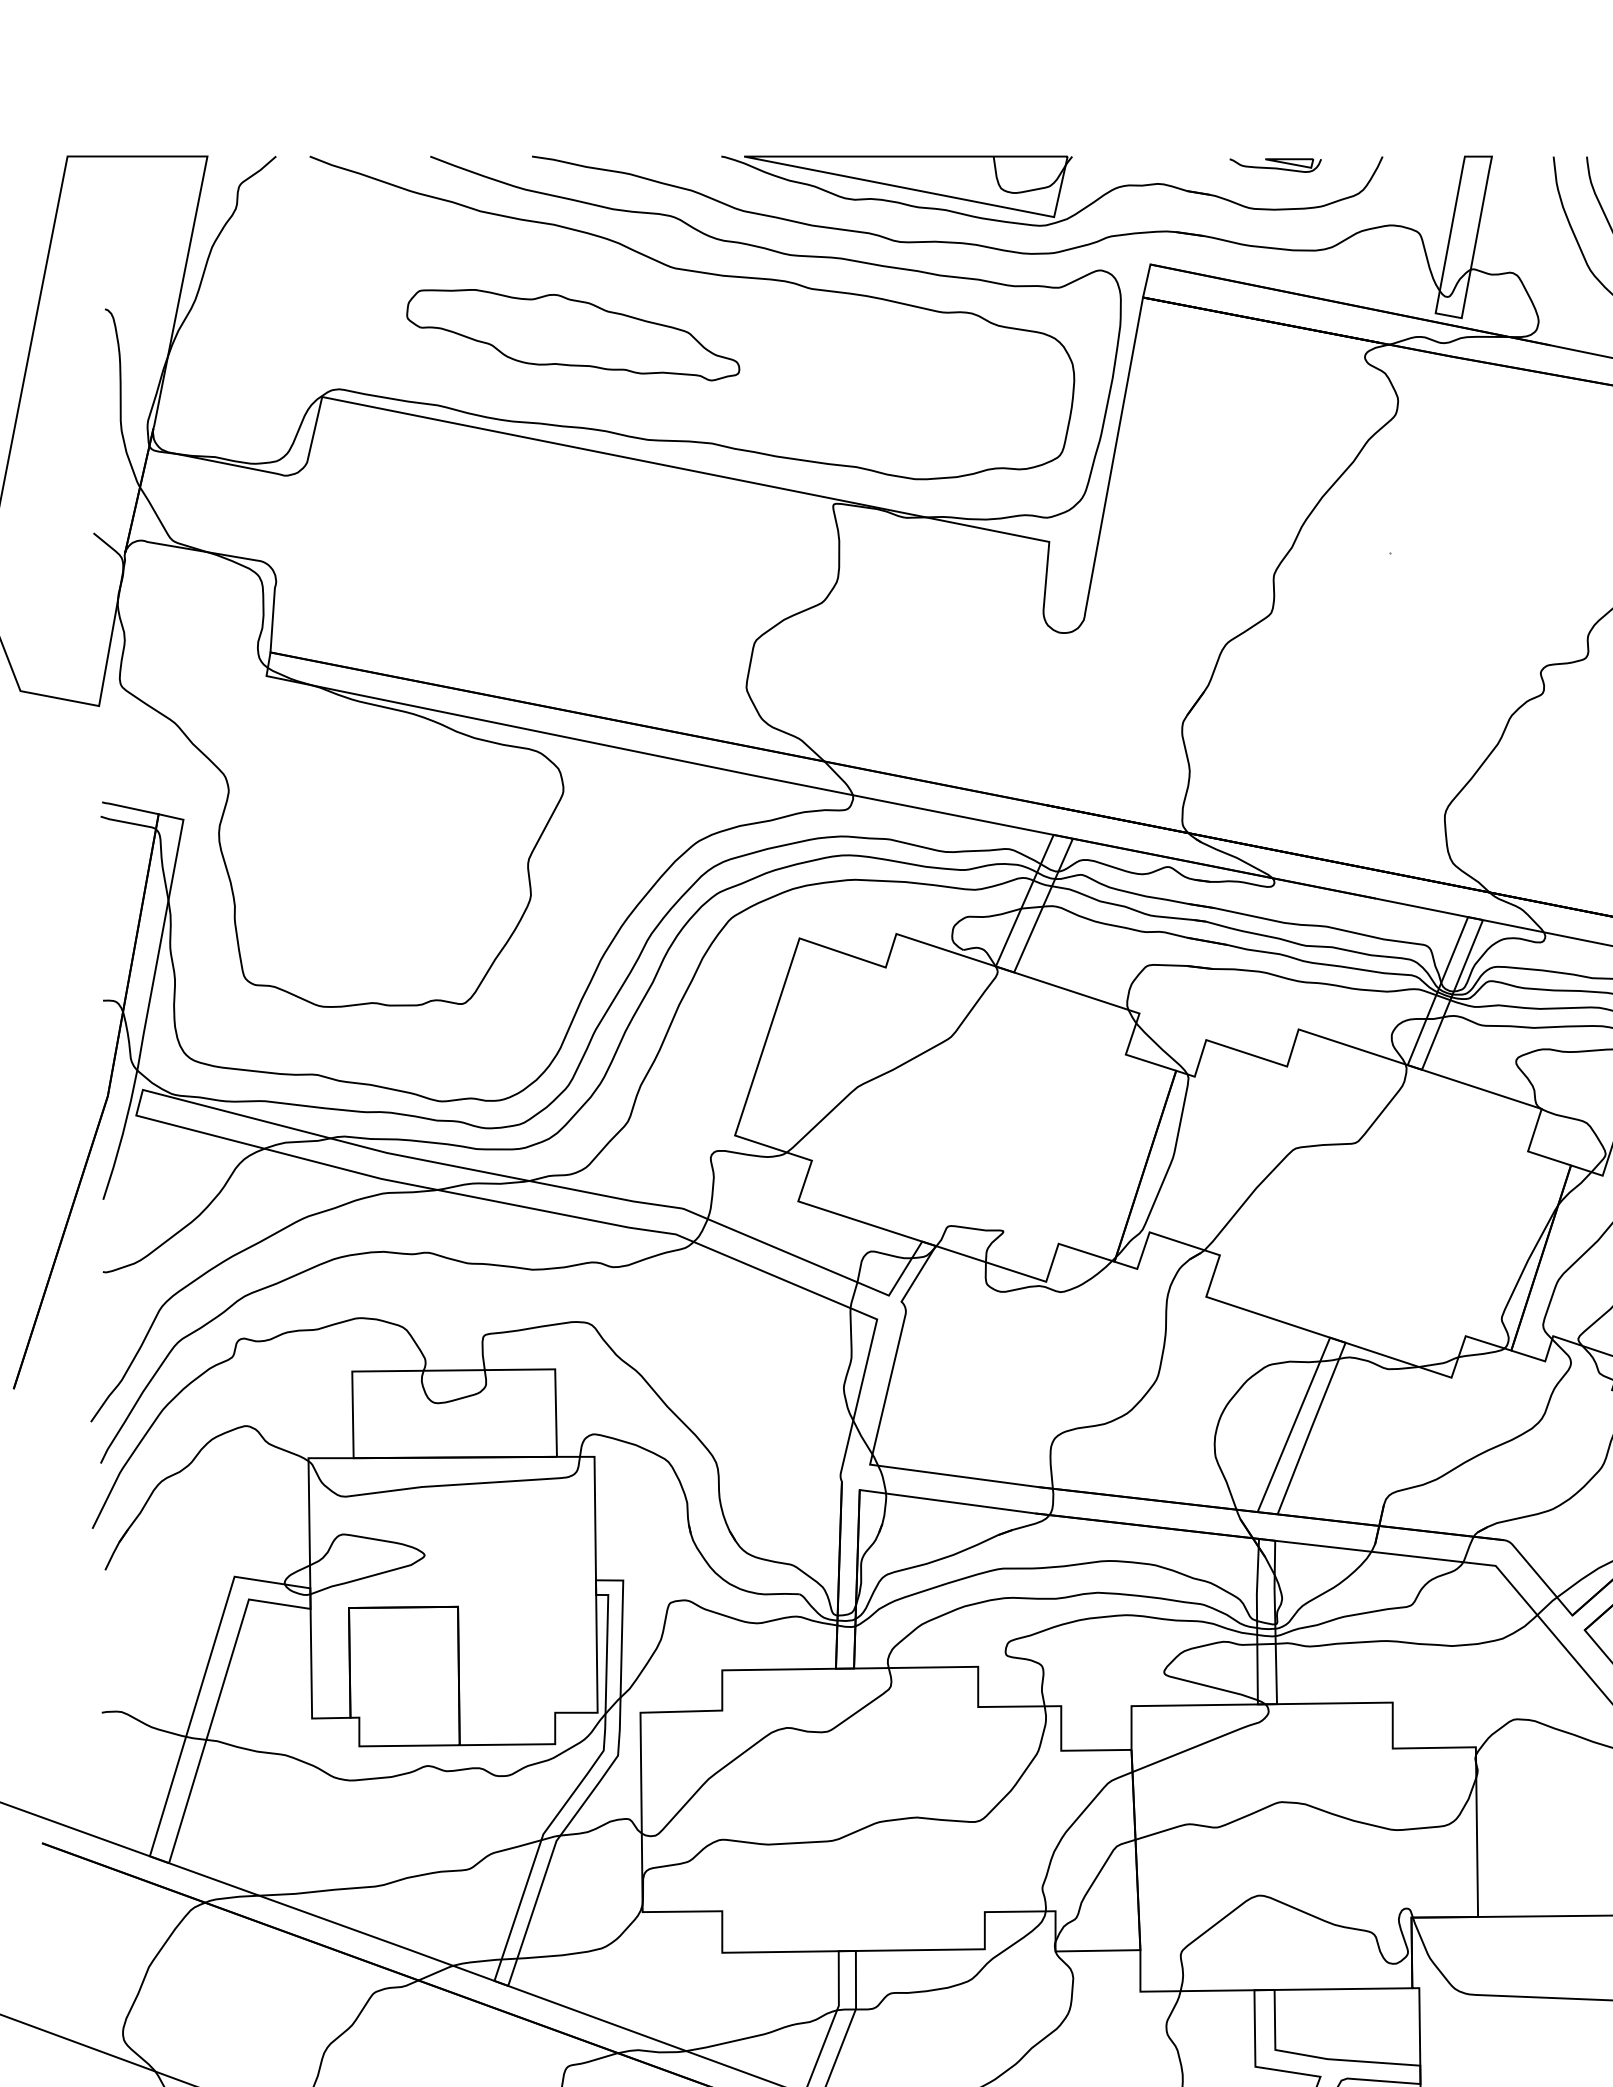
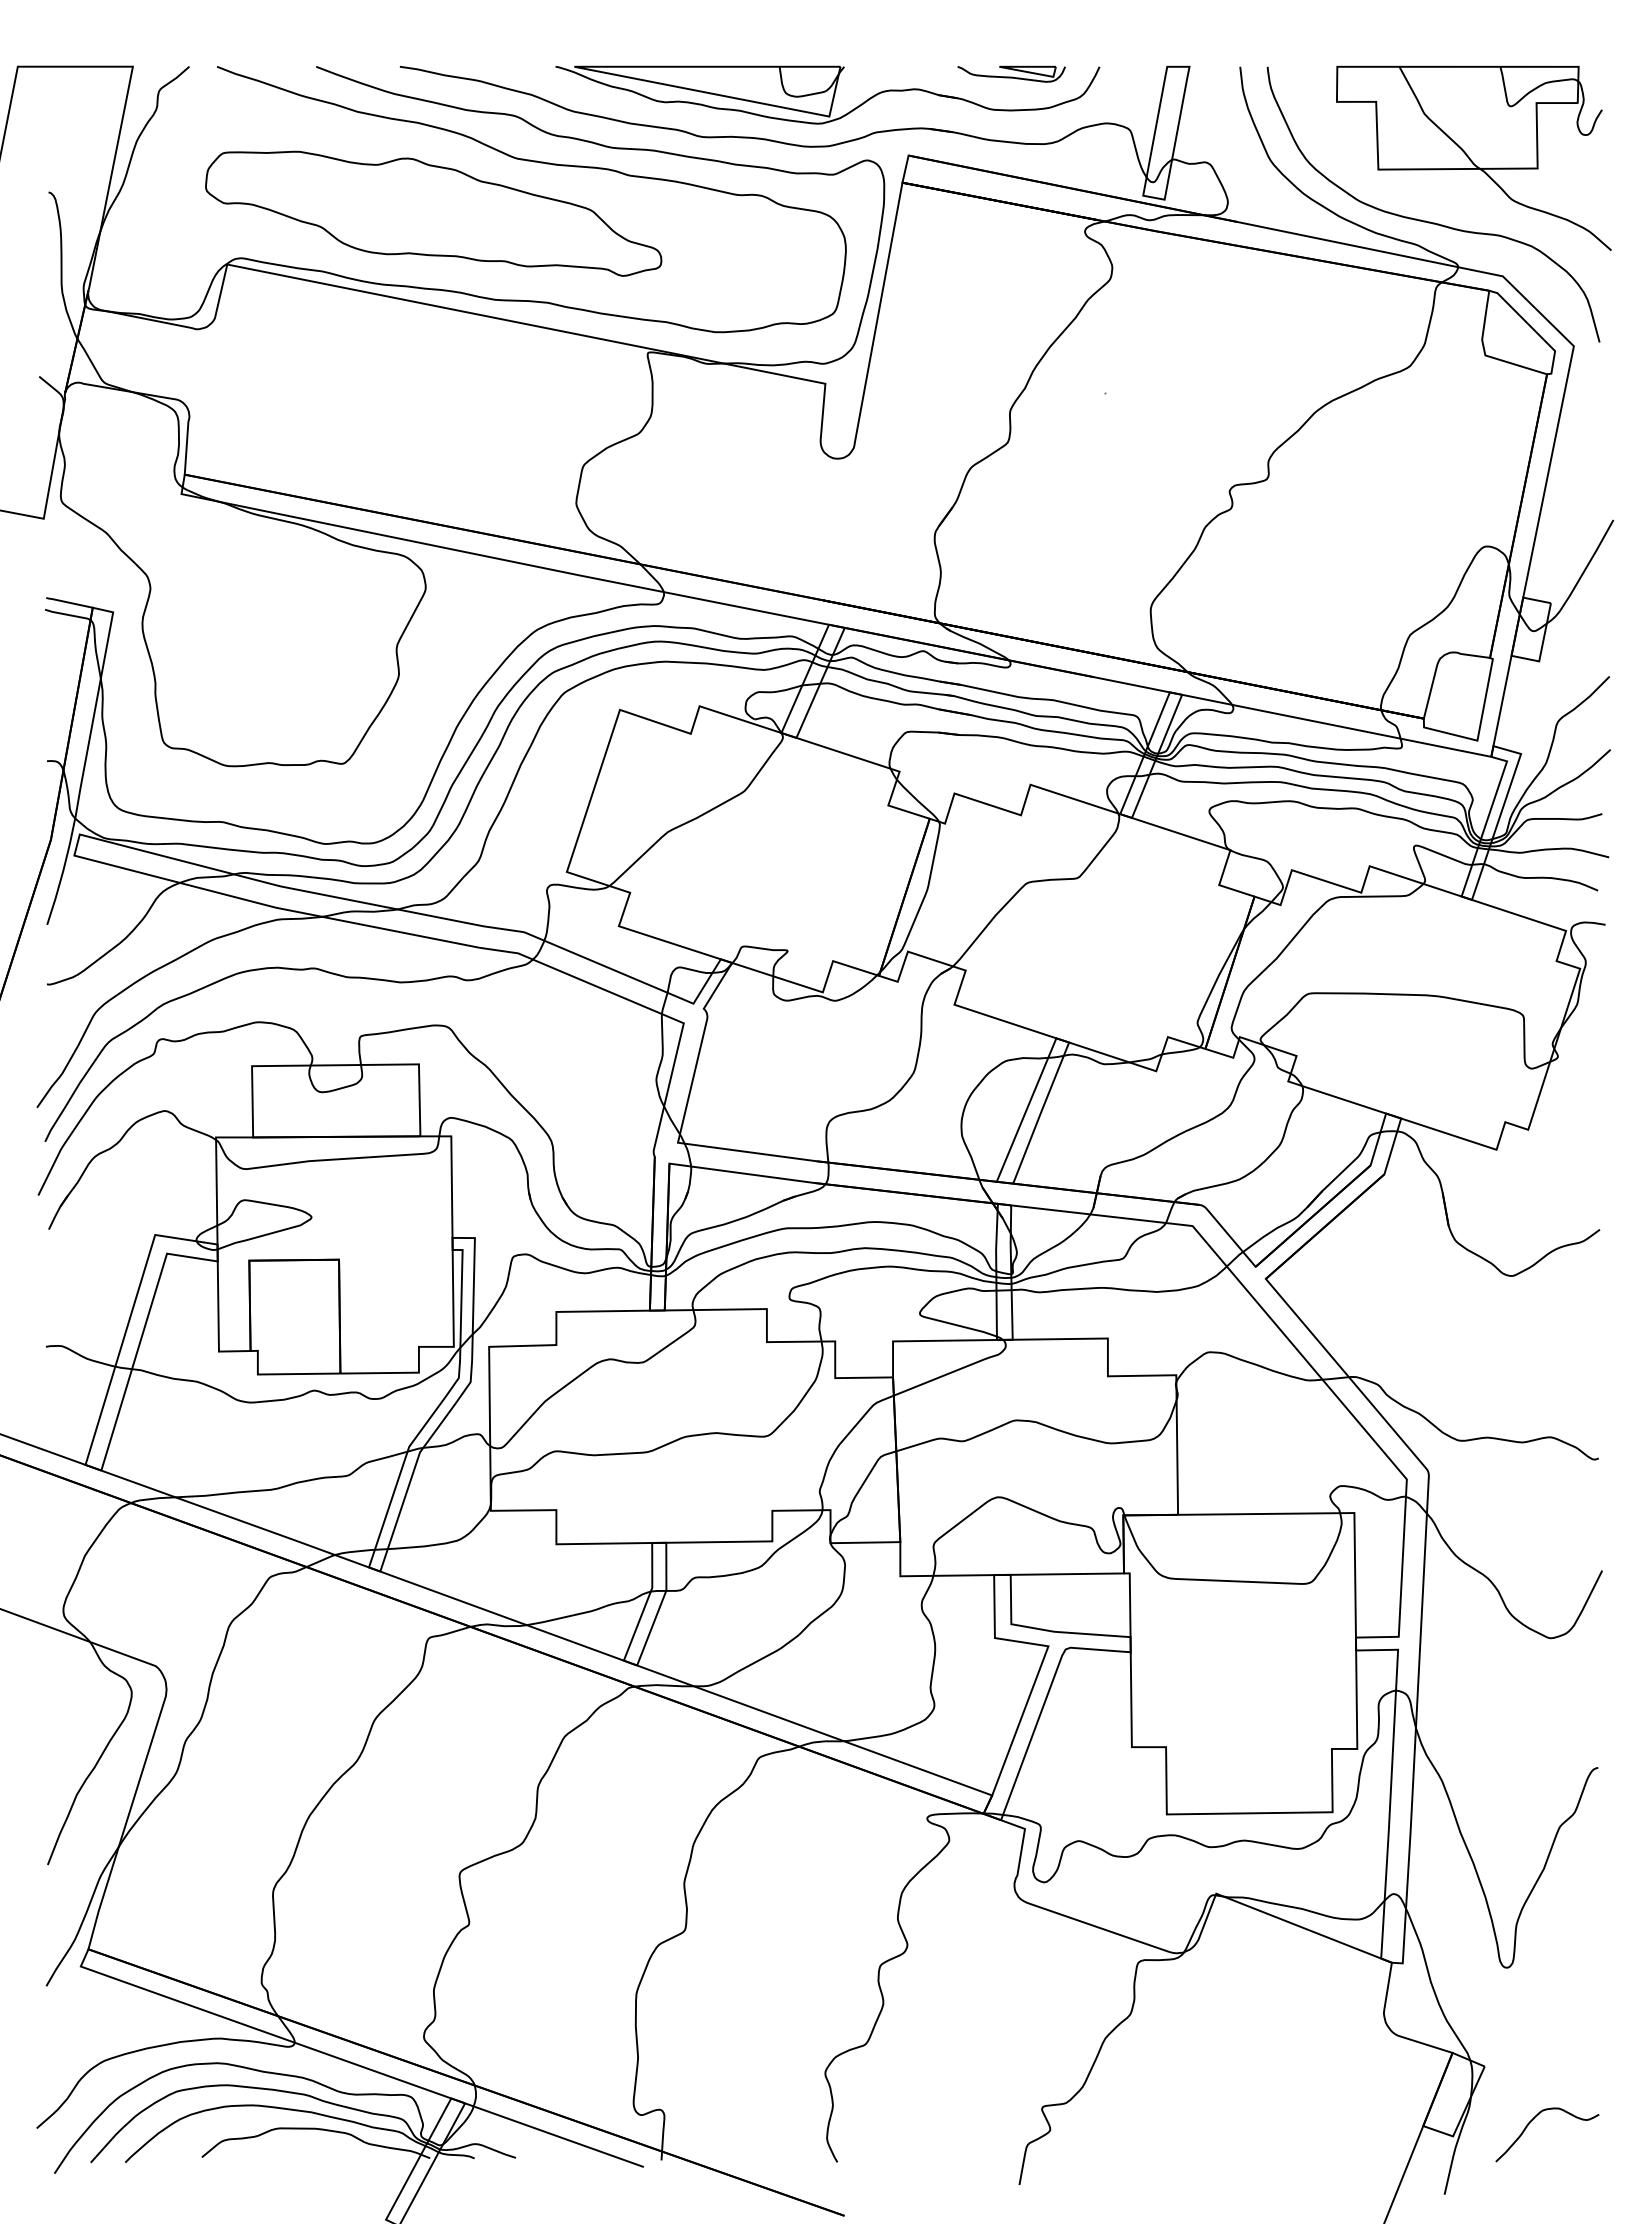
part: (1275, 164) -> (1011, 73), size x1.43
part: (572, 334) -> (433, 213), size x1.67

